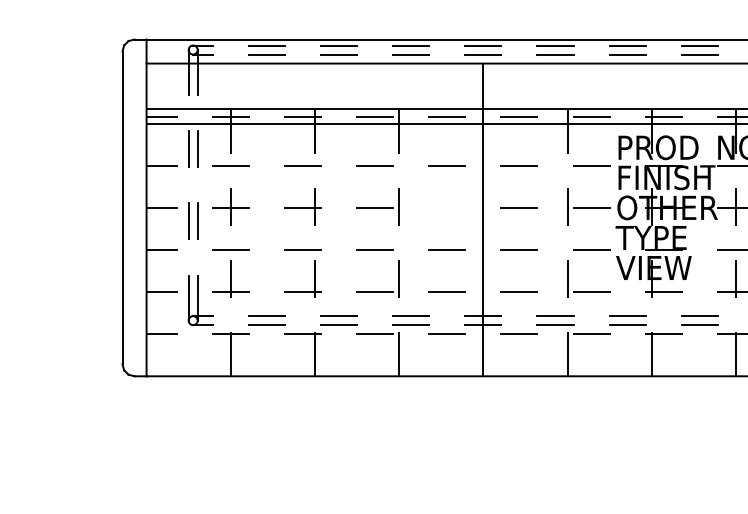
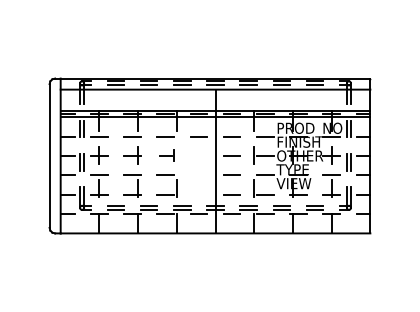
part: (376, 206) -> (166, 155), size x0.7
line: (446, 248) -> (198, 174), removed
line: (446, 291) -> (198, 194), removed

